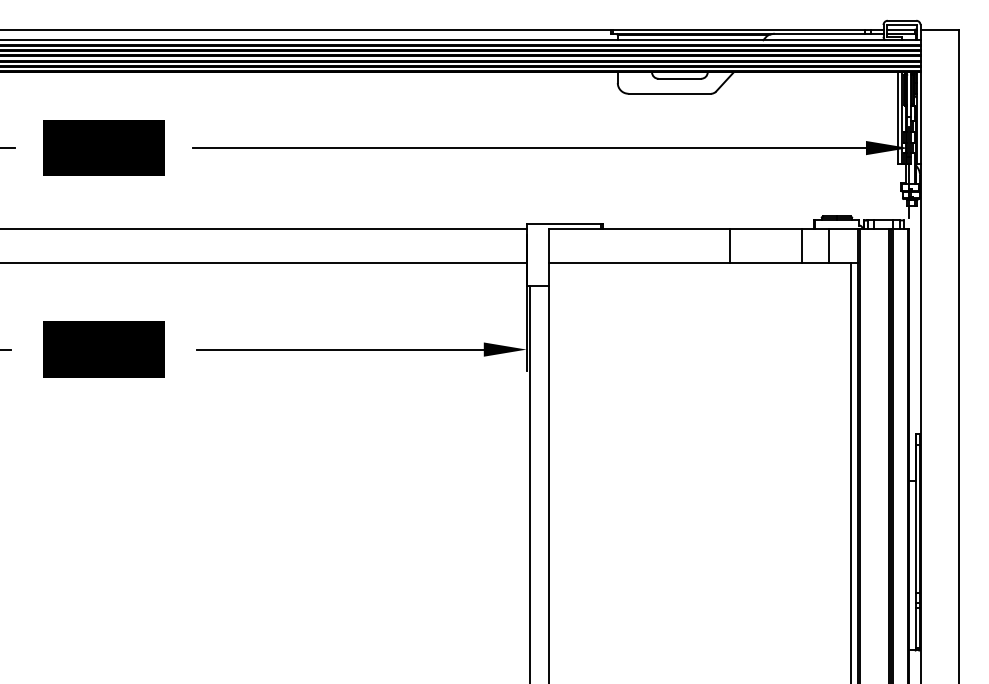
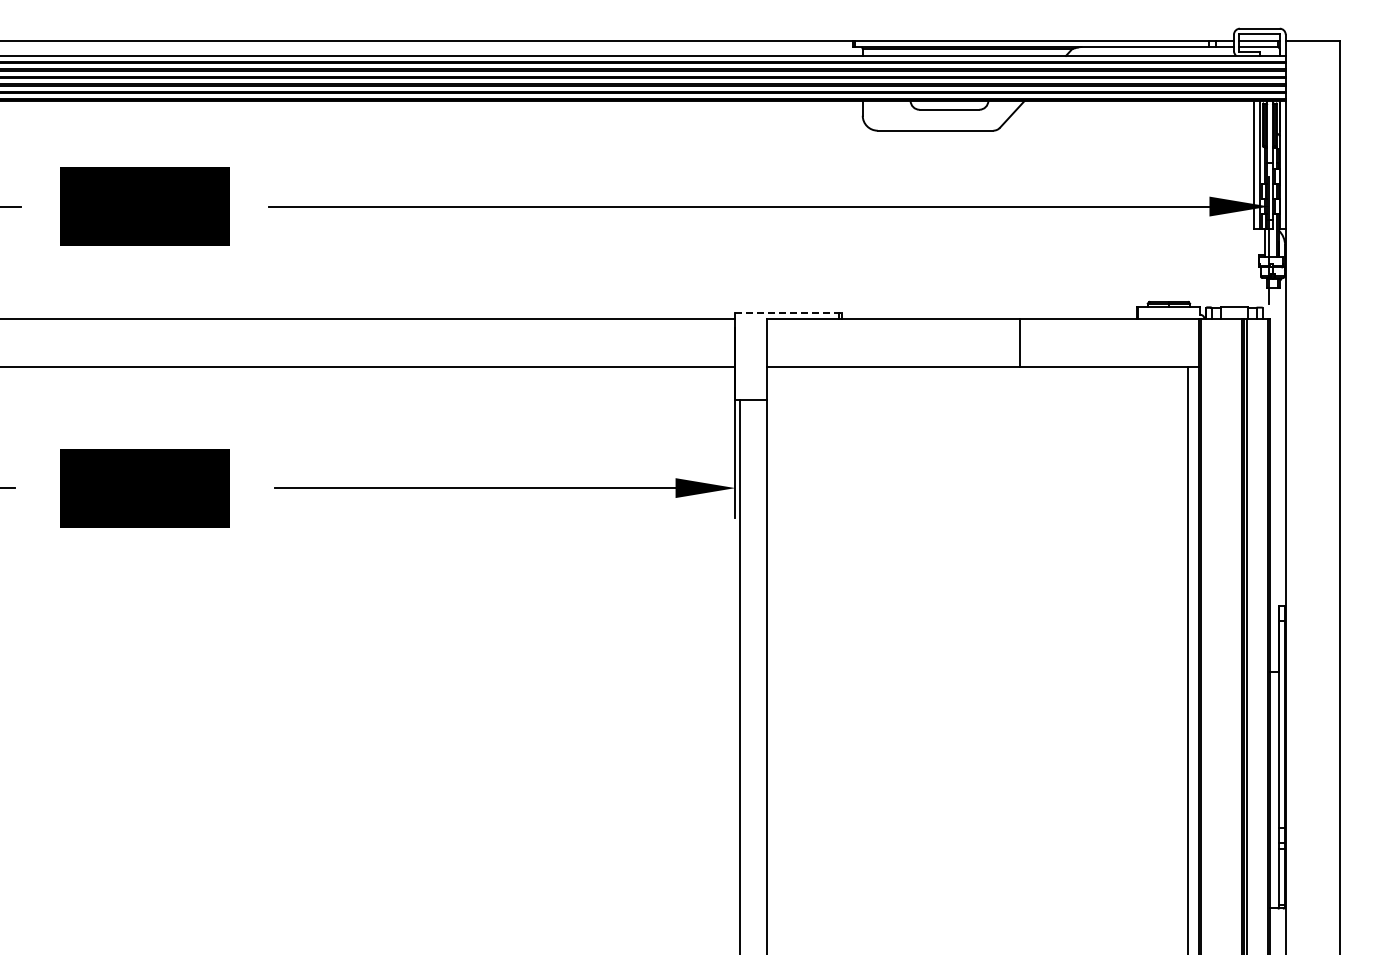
line: (565, 224) -> (789, 313), solid -> dashed
line: (801, 245) -> (1119, 342), removed
line: (828, 245) -> (1157, 342), removed

